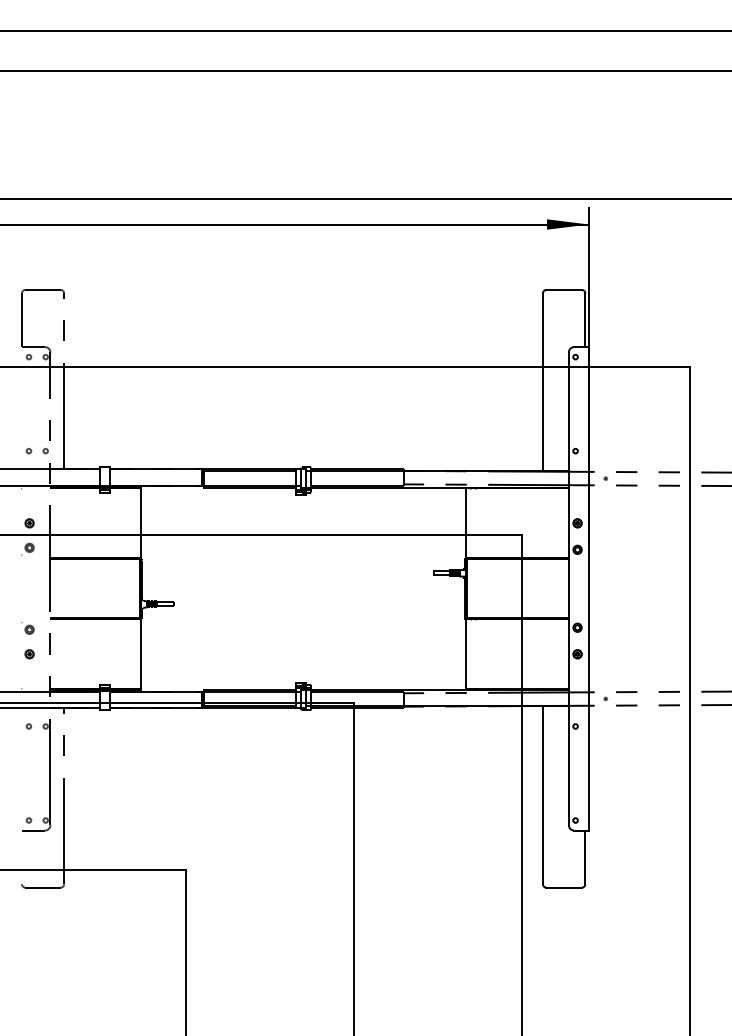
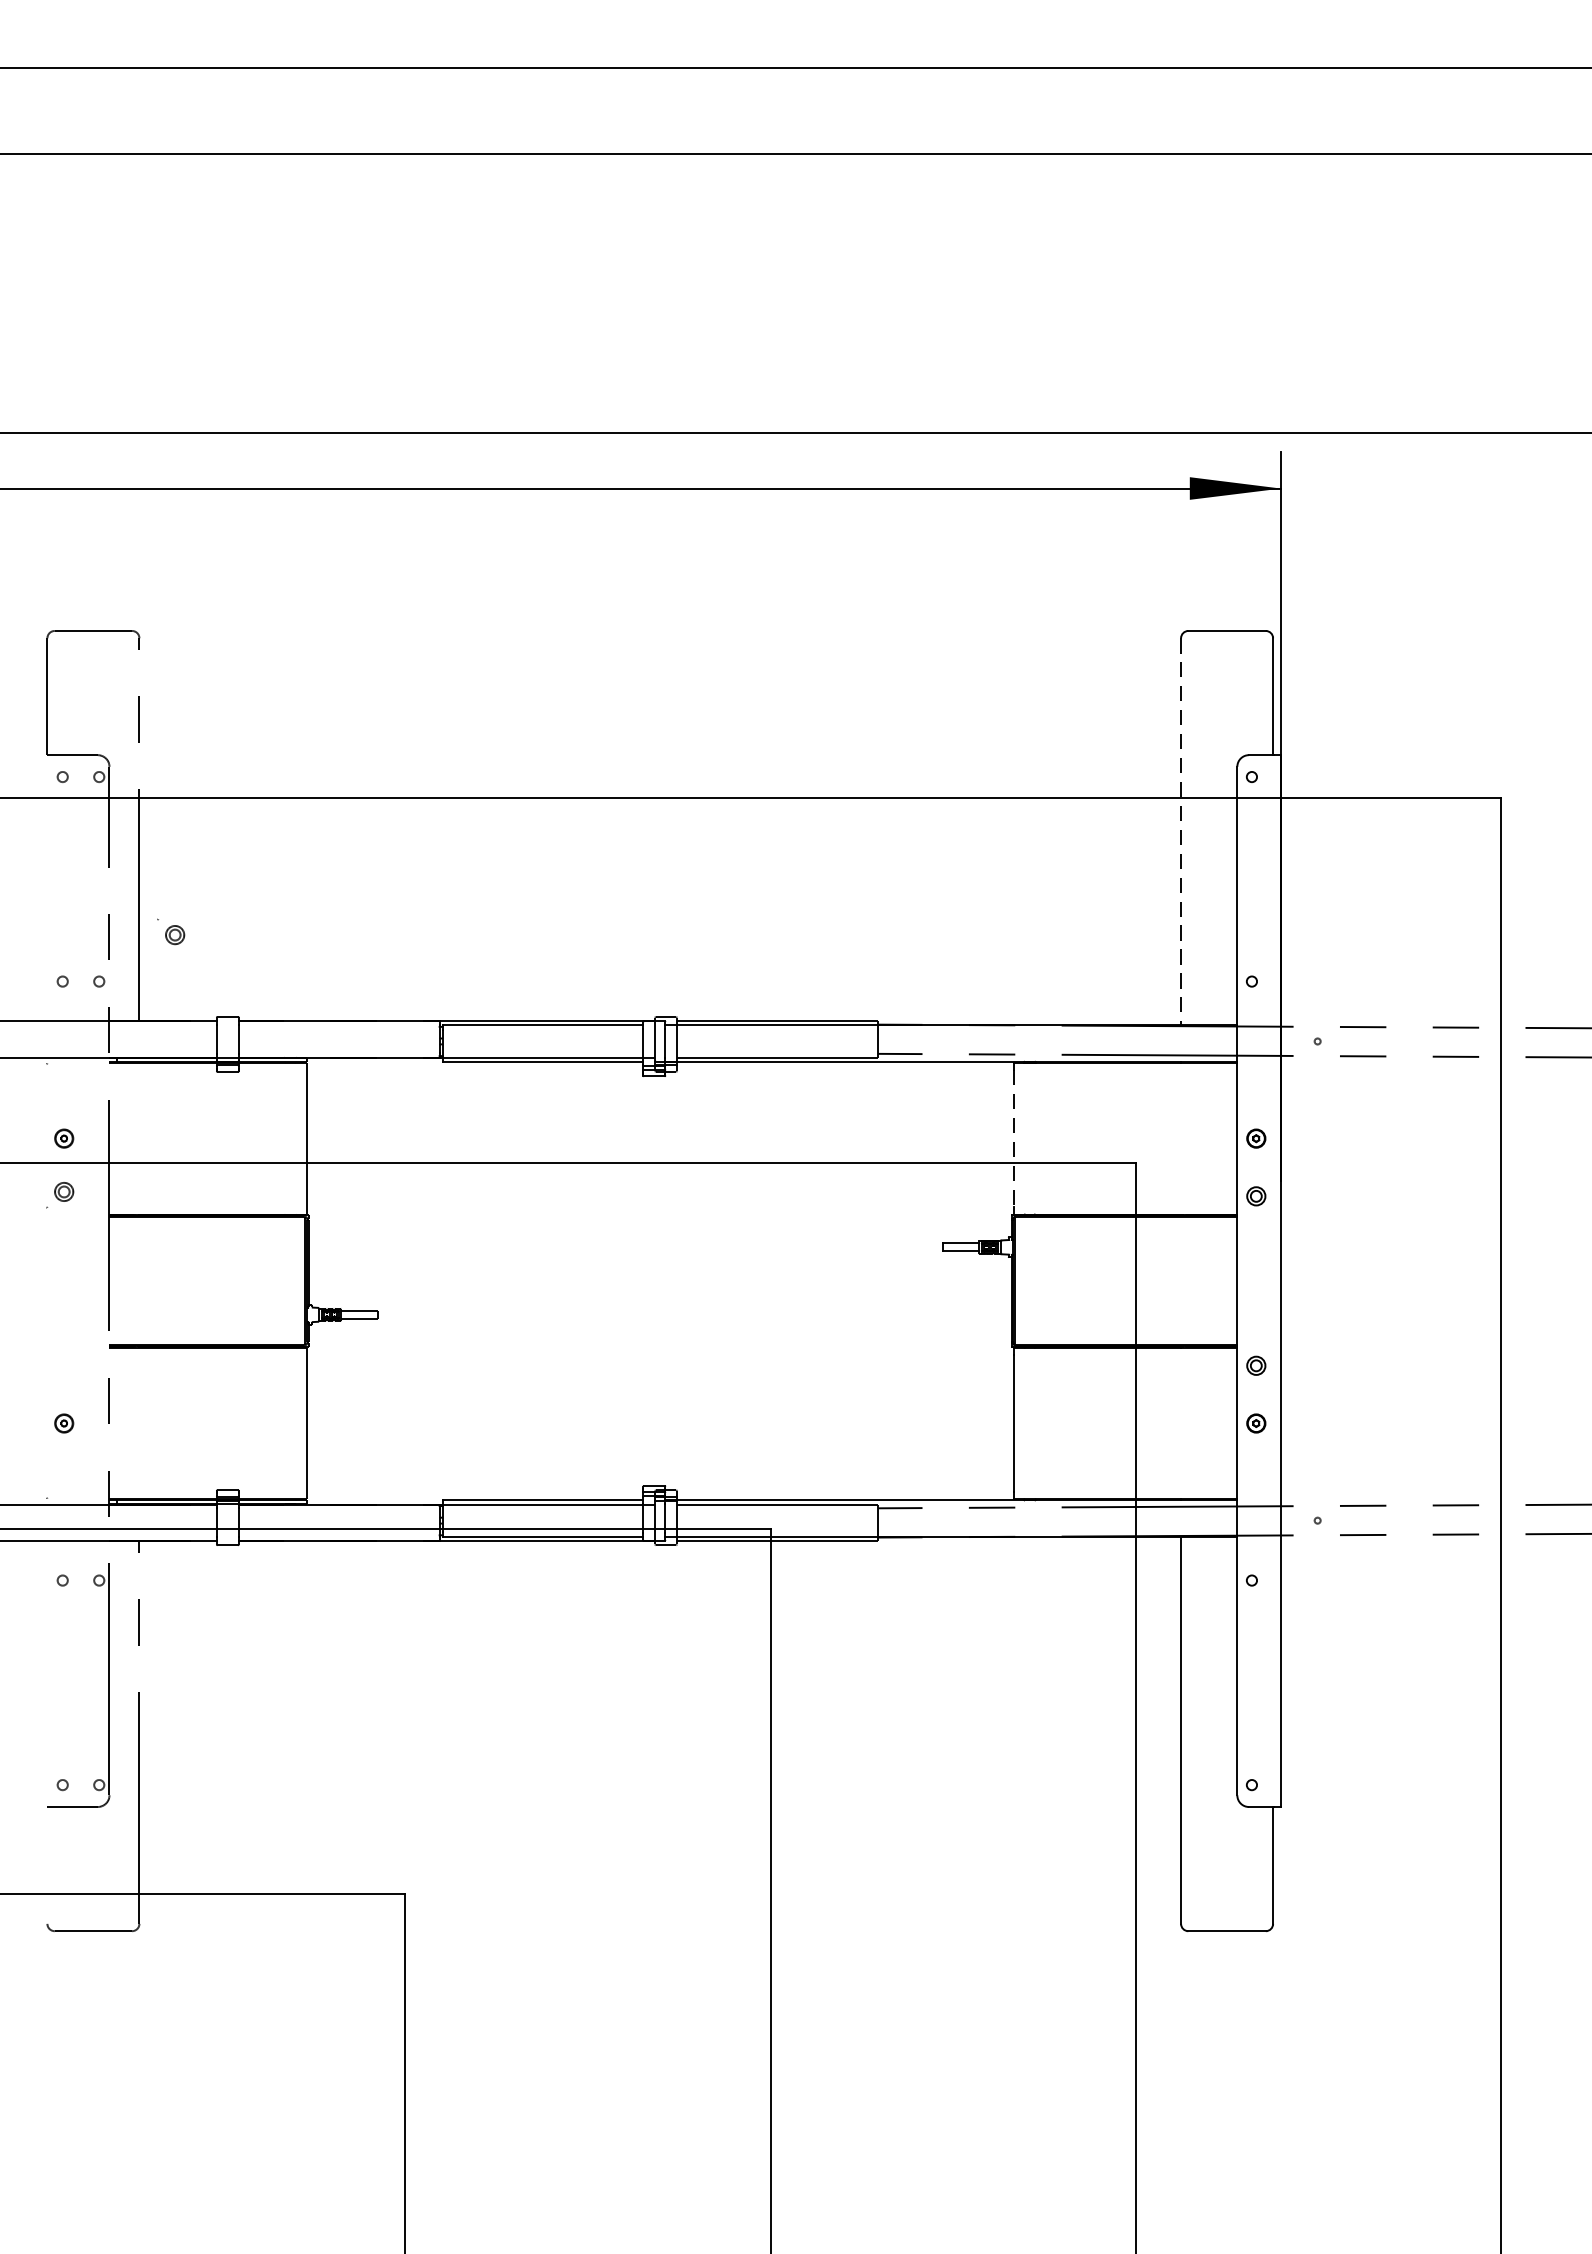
line: (543, 382) -> (1182, 832), solid -> dashed
line: (466, 523) -> (1014, 1138), solid -> dashed
part: (27, 628) -> (170, 932), moved

